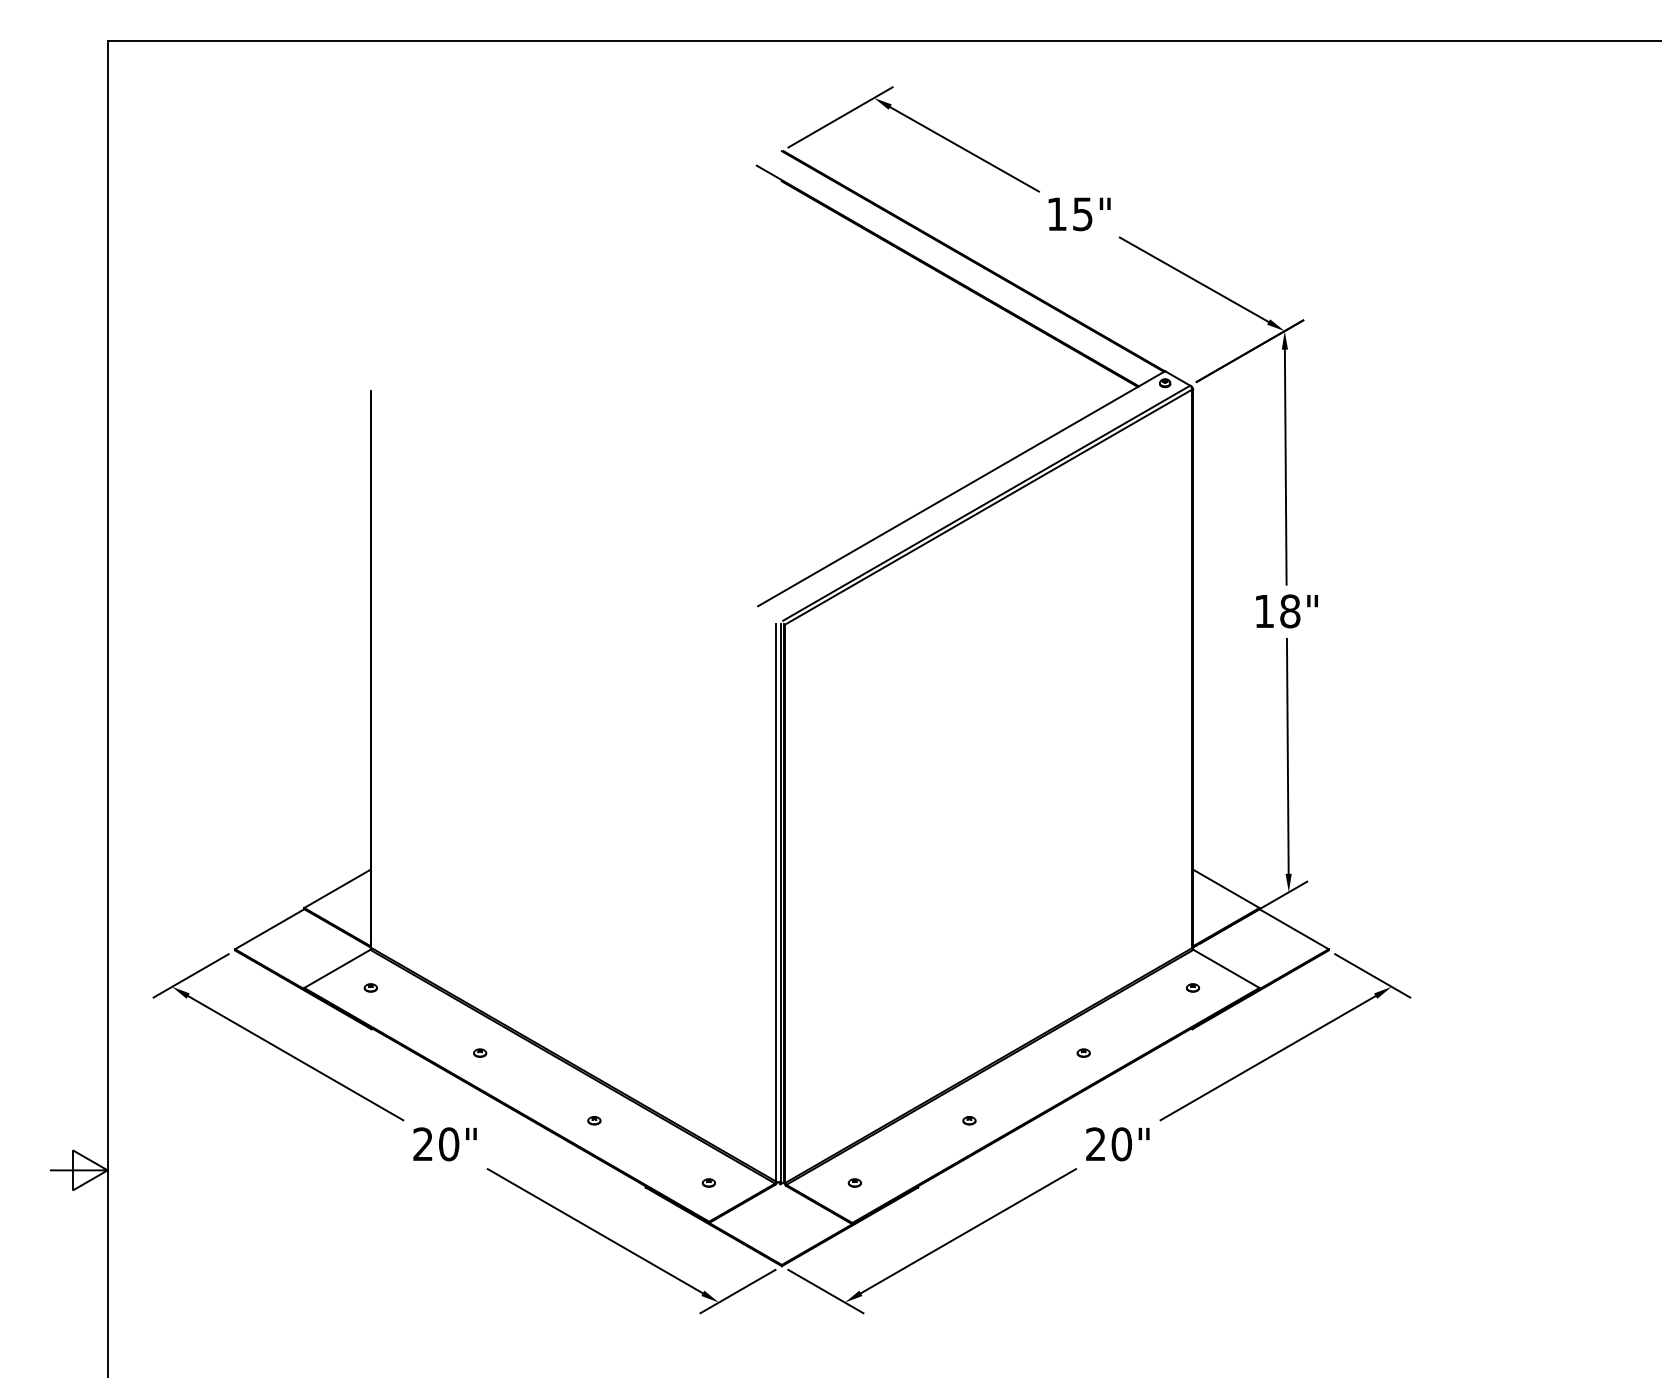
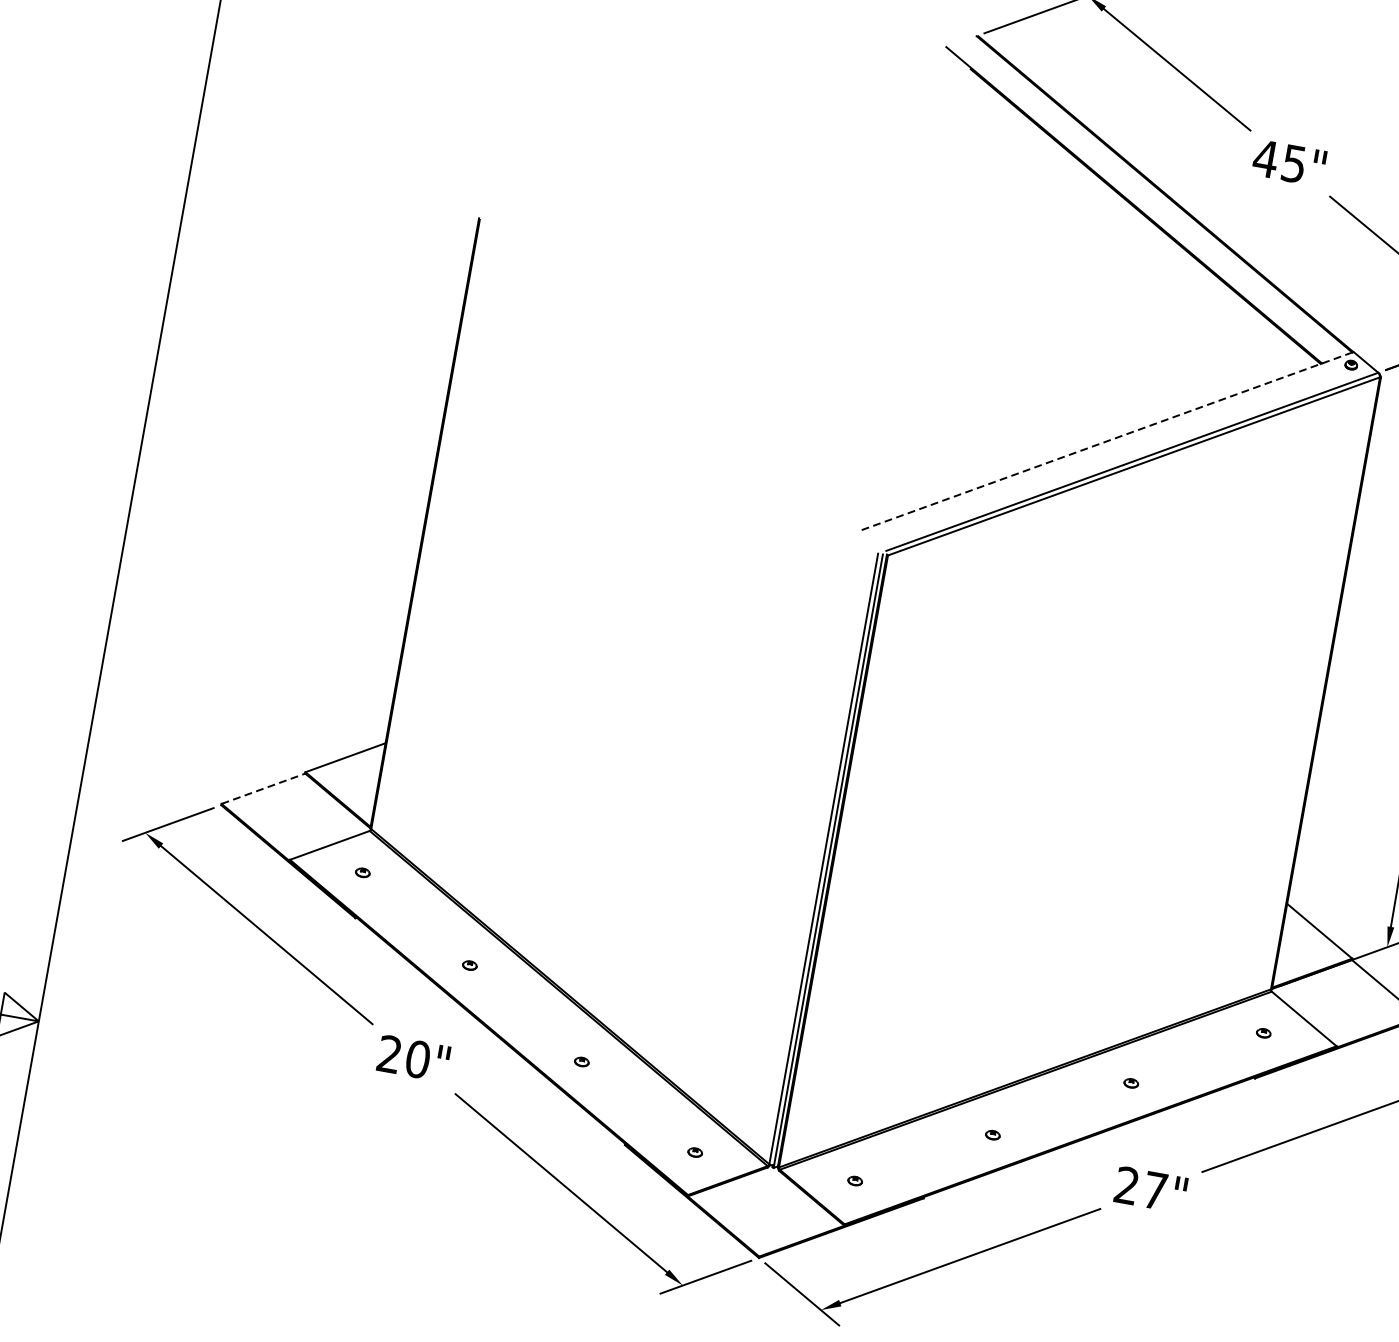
text: (1056, 213) -> (1265, 157), 15" -> 45"
line: (962, 488) -> (1108, 440), solid -> dashed
line: (269, 929) -> (263, 788), solid -> dashed
text: (1121, 1144) -> (1154, 1190), 20" -> 27"

